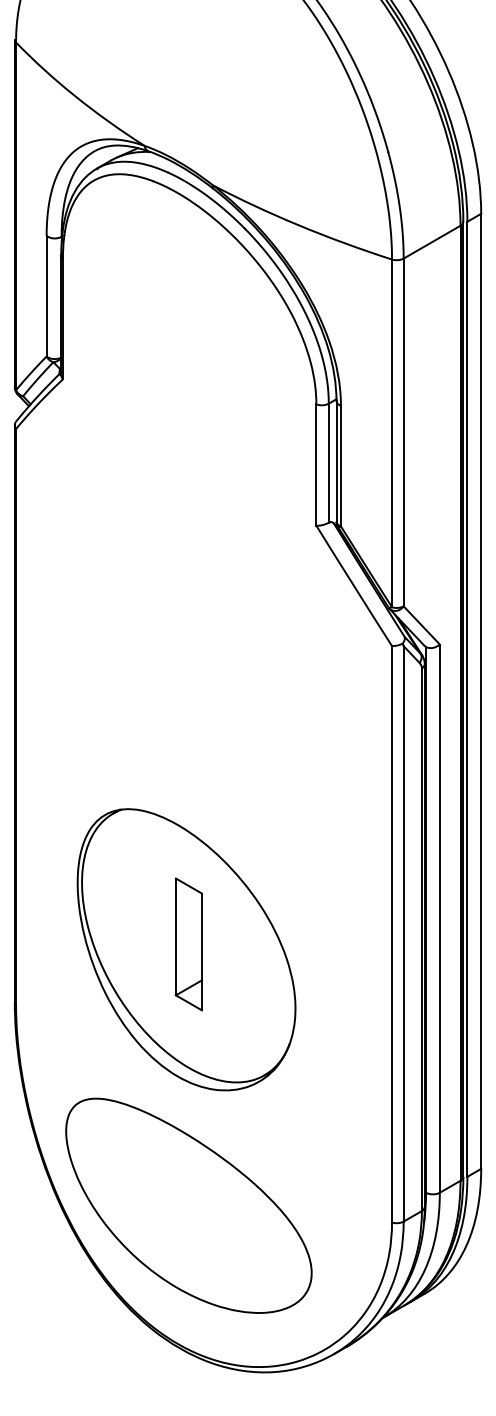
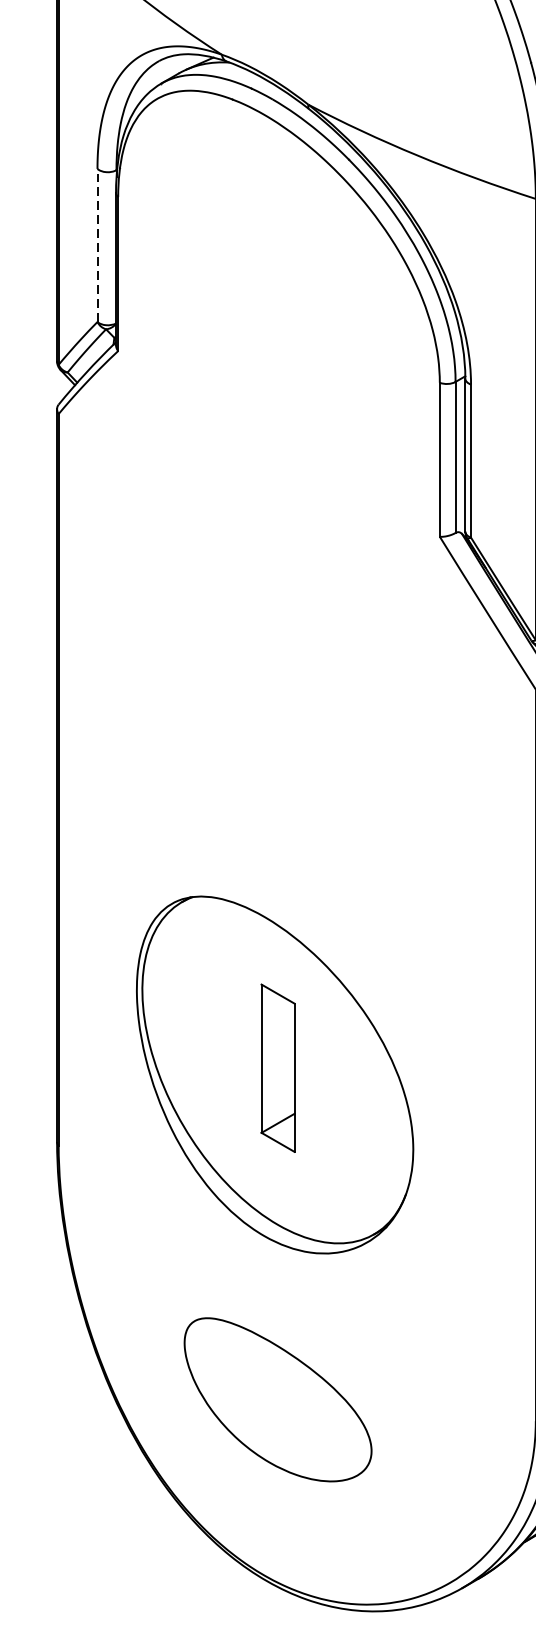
line: (46, 295) -> (97, 244), solid -> dashed
part: (188, 1205) -> (277, 1399), size x0.6

